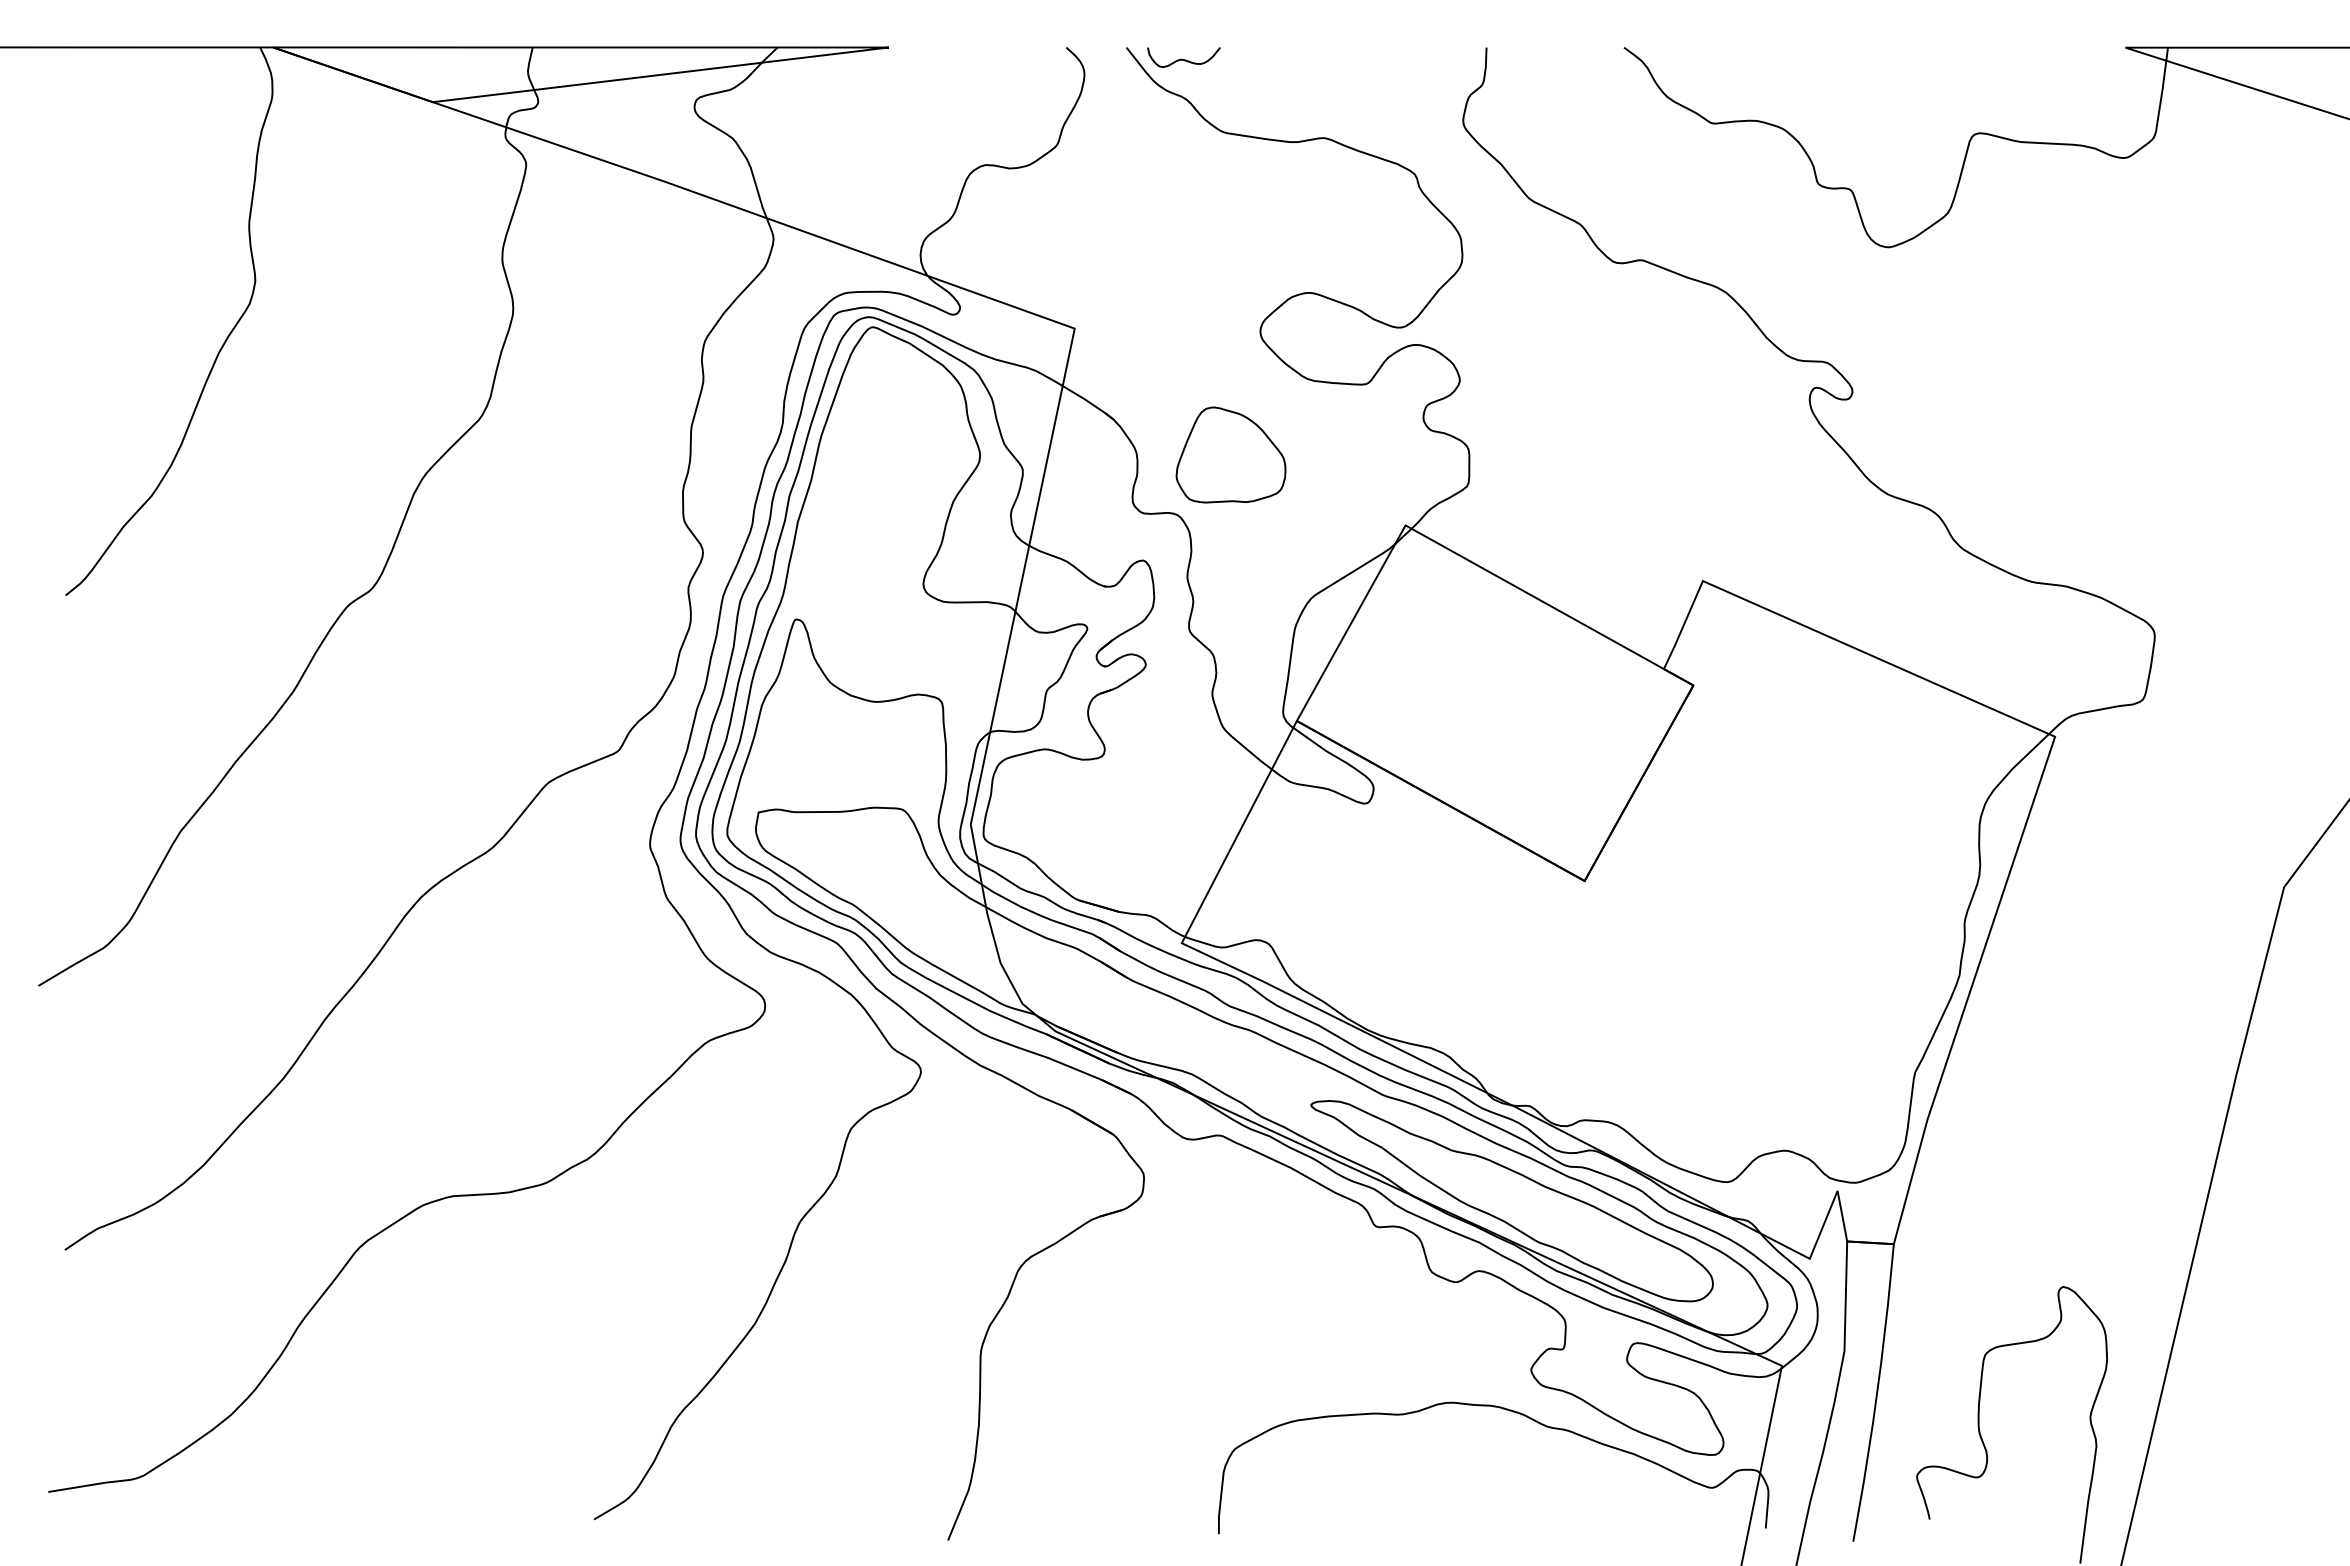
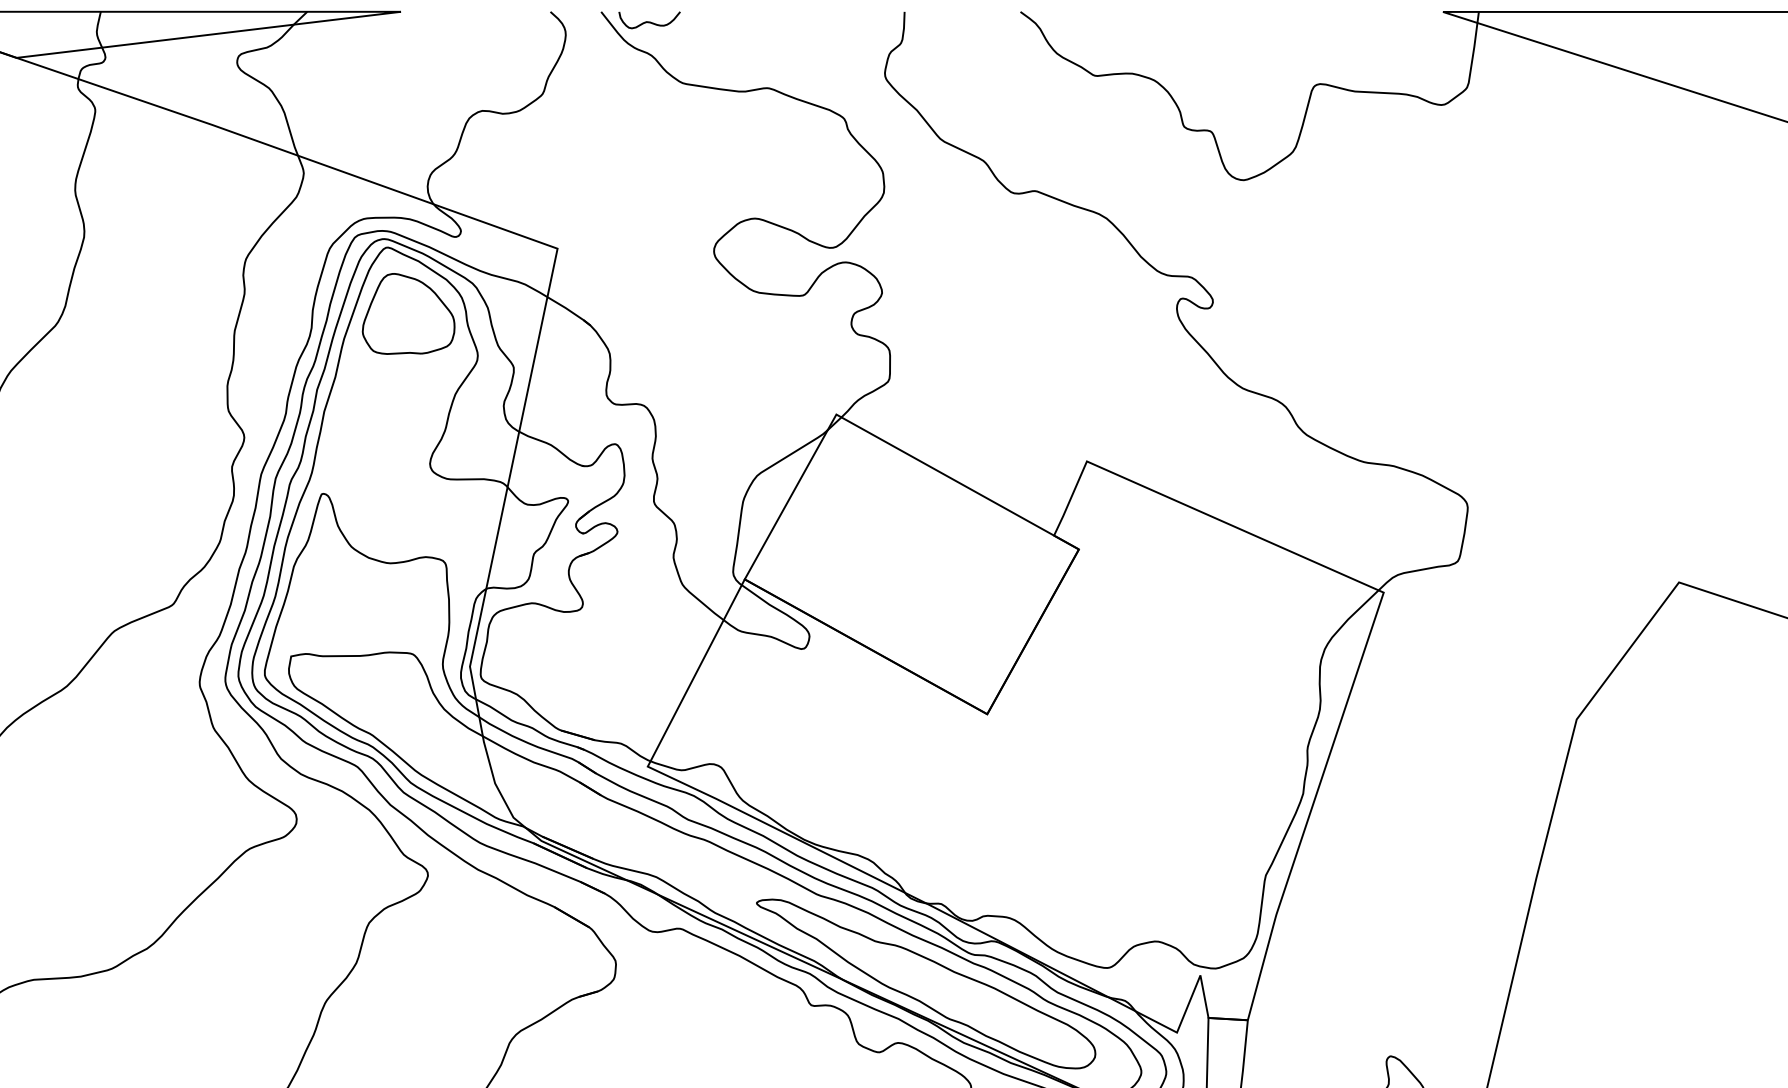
part: (1230, 454) -> (408, 313), moved

